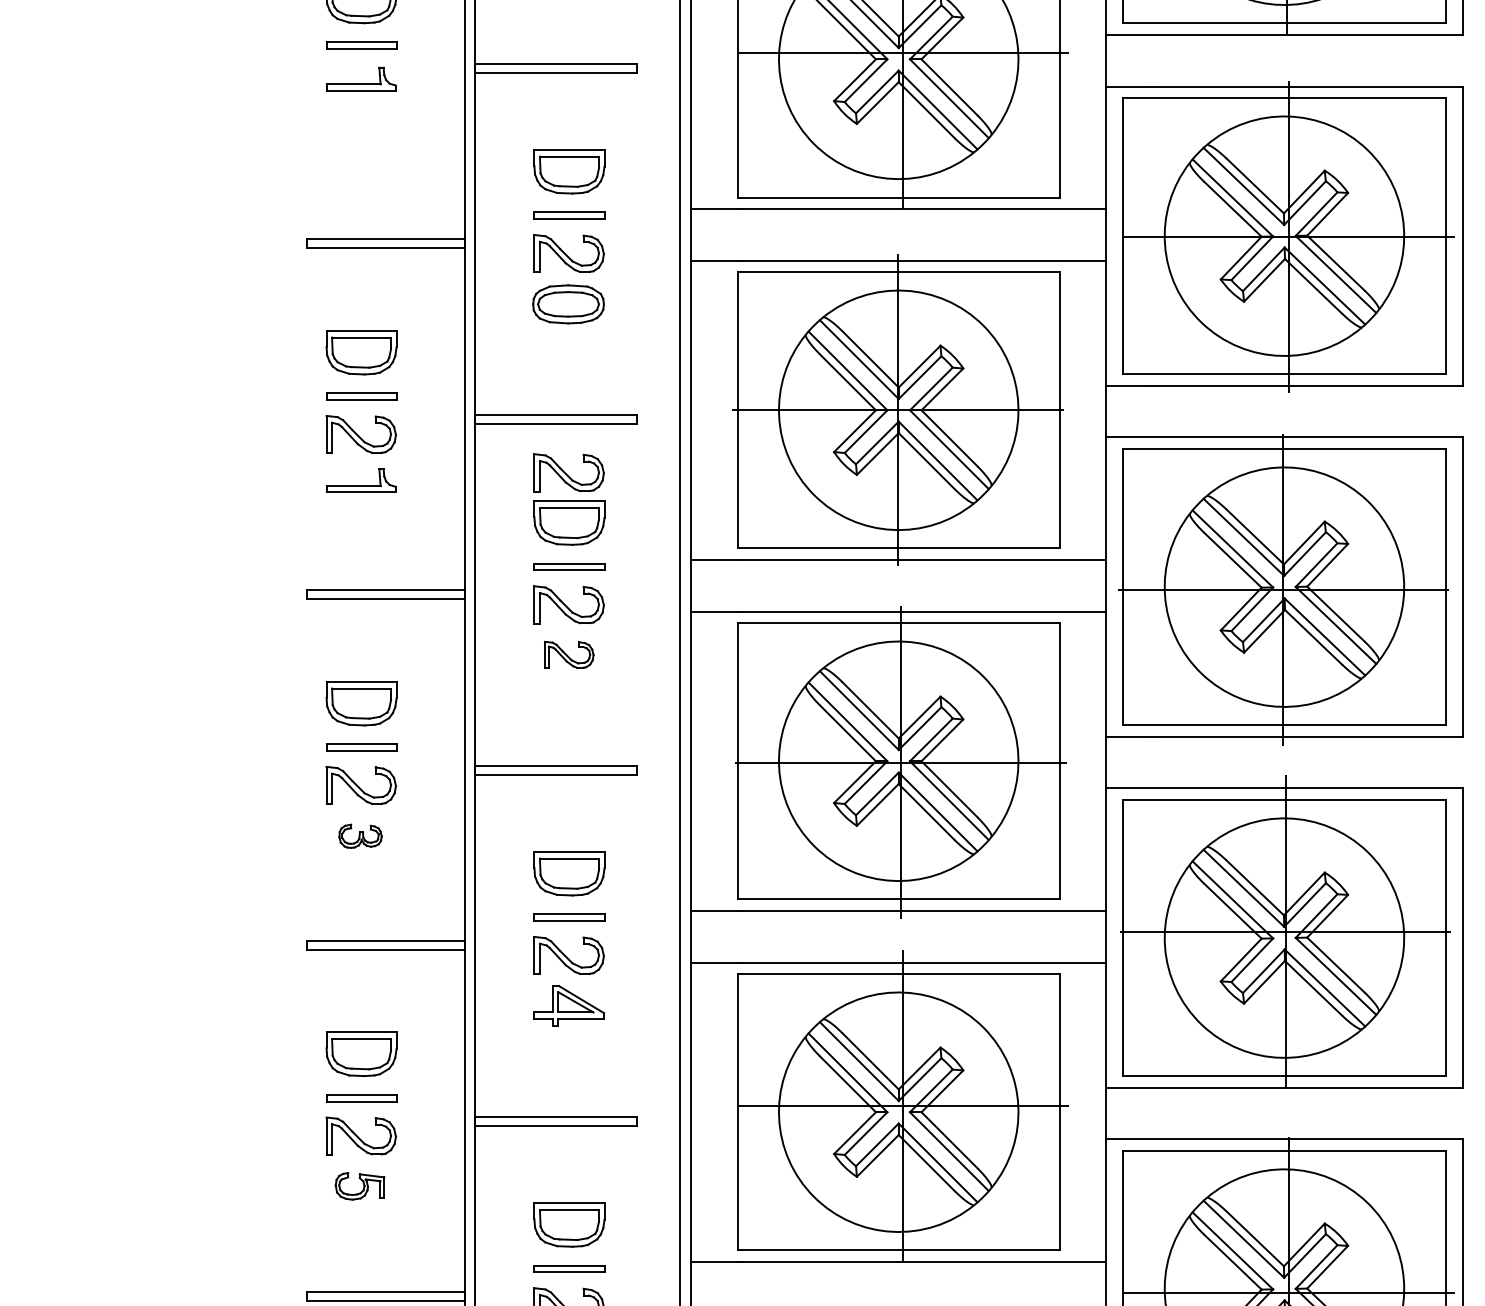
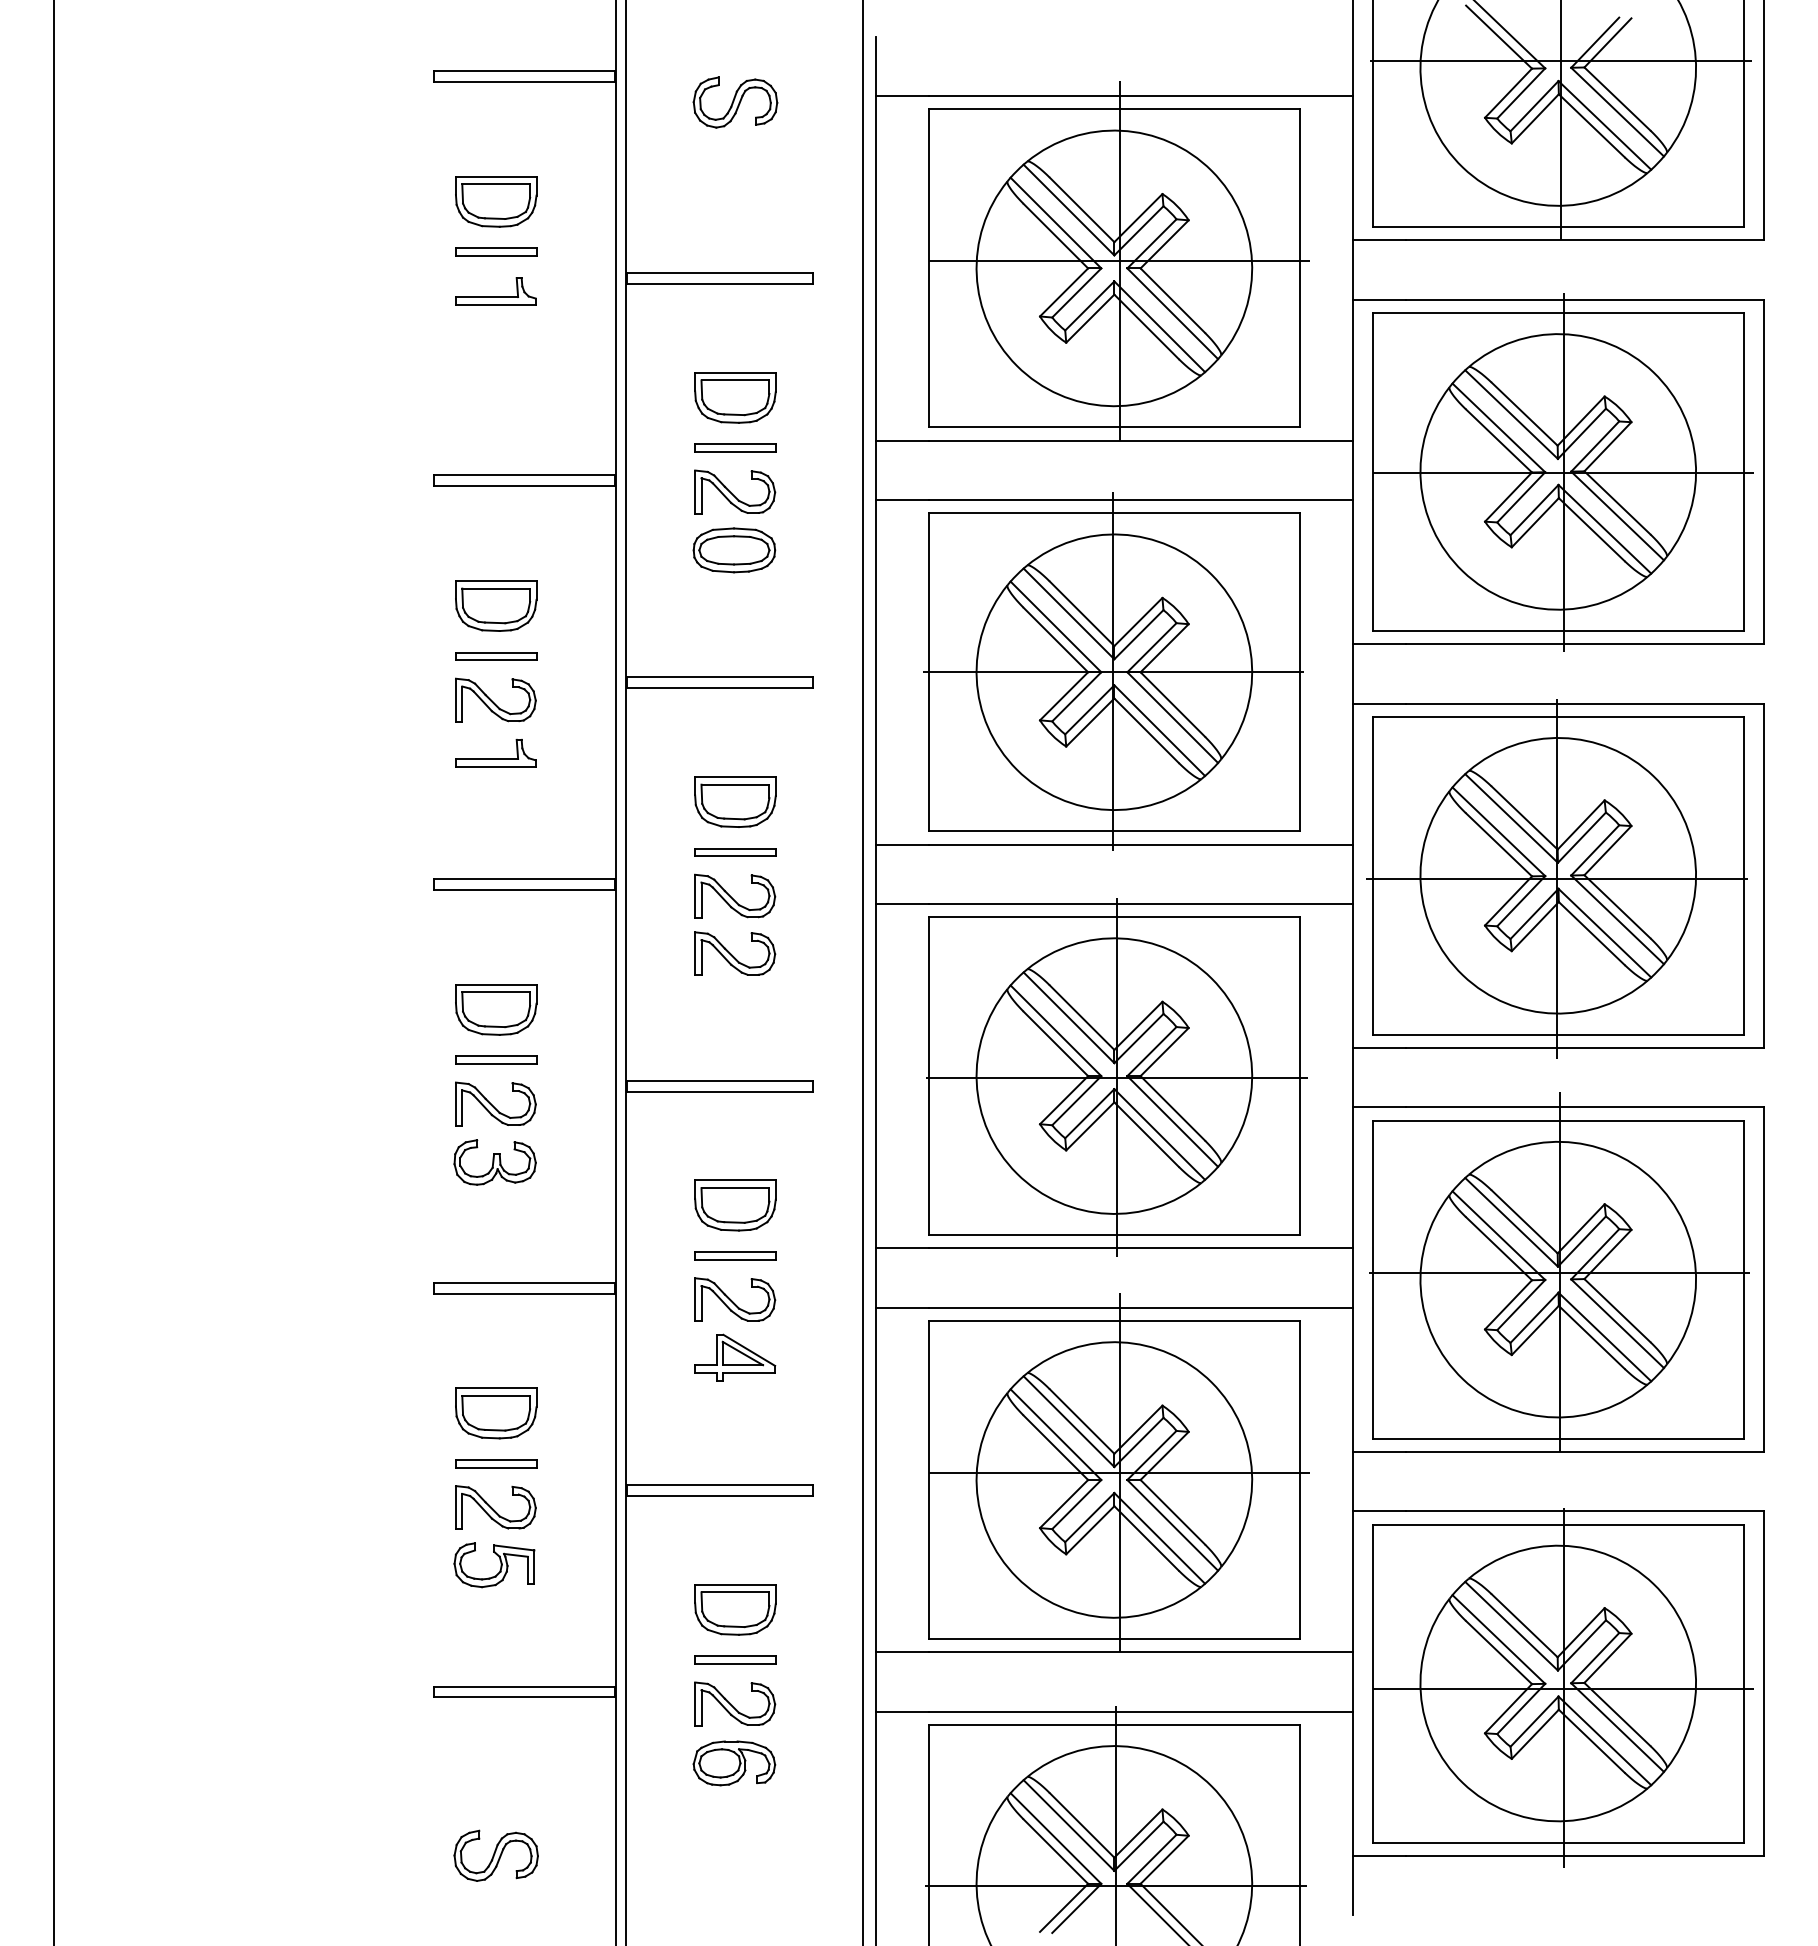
part: (569, 472) -> (735, 743), removed
part: (569, 654) -> (735, 953), size x1.43
part: (360, 836) -> (494, 1162), size x1.67
part: (360, 1186) -> (494, 1565), size x1.43

